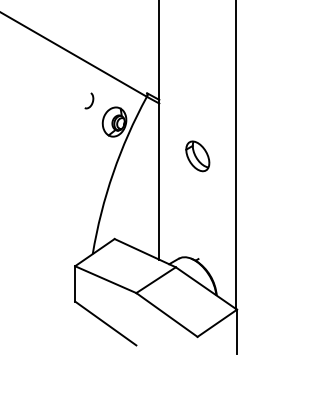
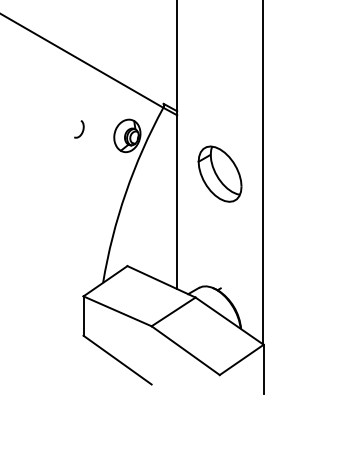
curve: (92, 101) -> (82, 129), moved
part: (197, 155) -> (219, 173), size x1.67

